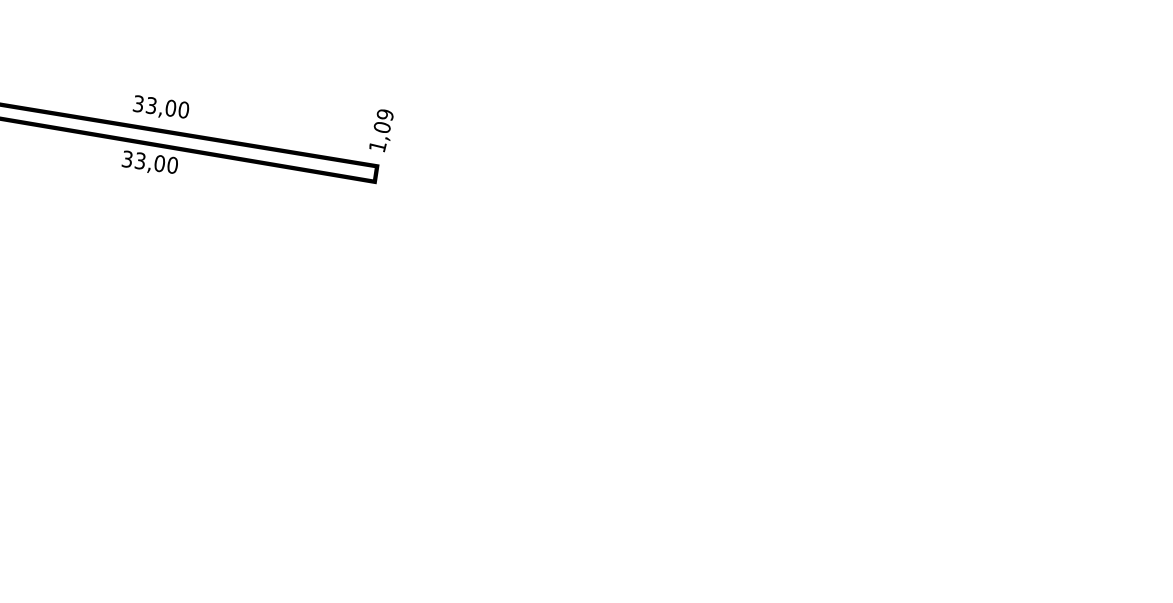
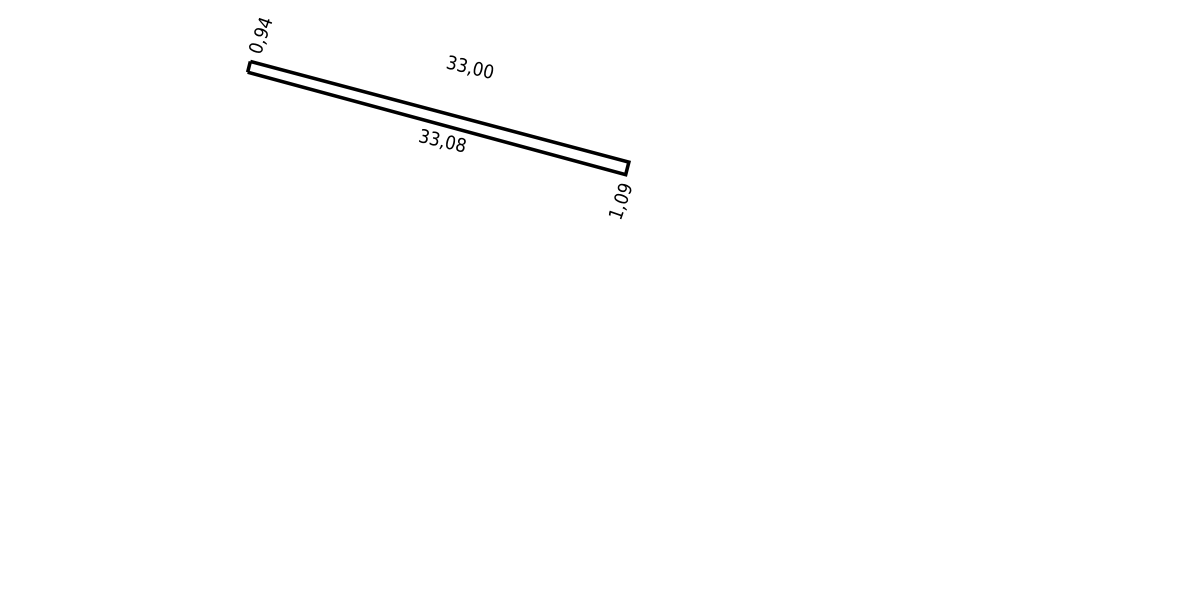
text: (160, 106) -> (469, 66), moved
text: (381, 129) -> (620, 200), moved
text: (172, 164) -> (460, 144), 33,00 -> 33,08

